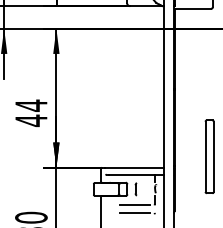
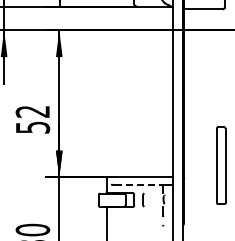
text: (31, 113) -> (32, 119), 44 -> 52
line: (132, 174) -> (139, 184), solid -> dashed
line: (135, 204) -> (142, 216), removed
line: (135, 213) -> (142, 225), removed

